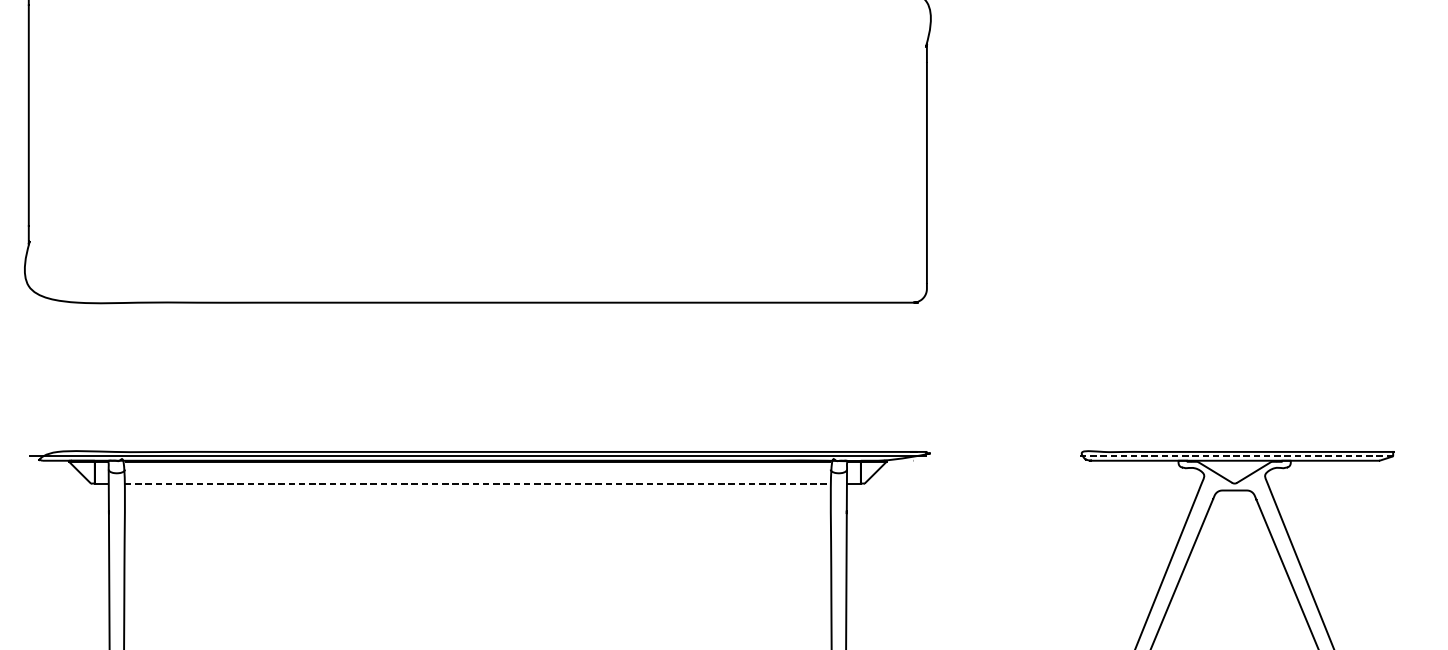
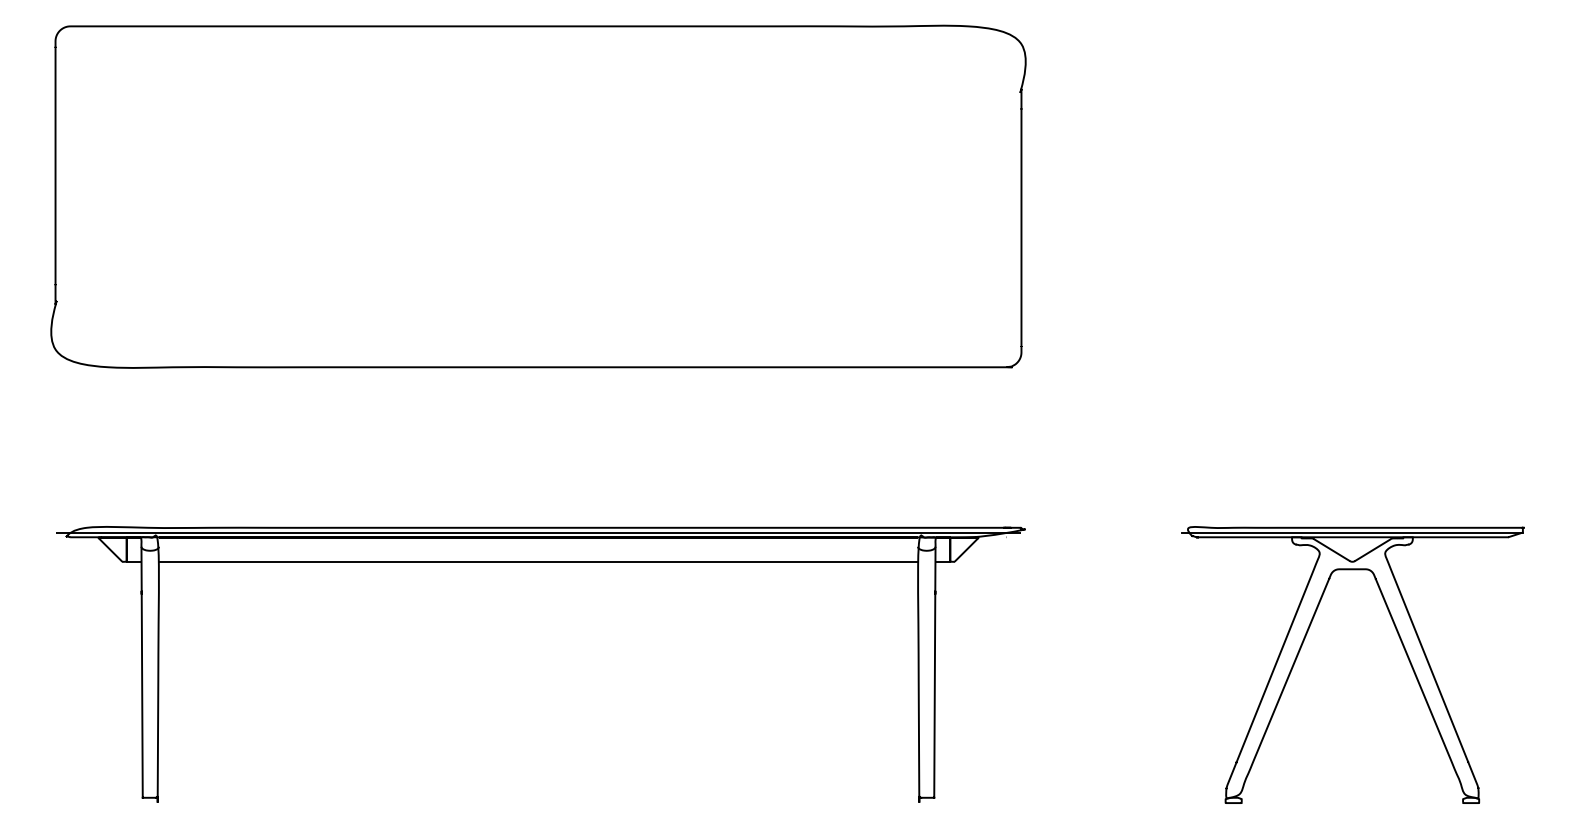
line: (1233, 456) -> (1351, 532), dashed -> solid
line: (477, 483) -> (538, 561), dashed -> solid

